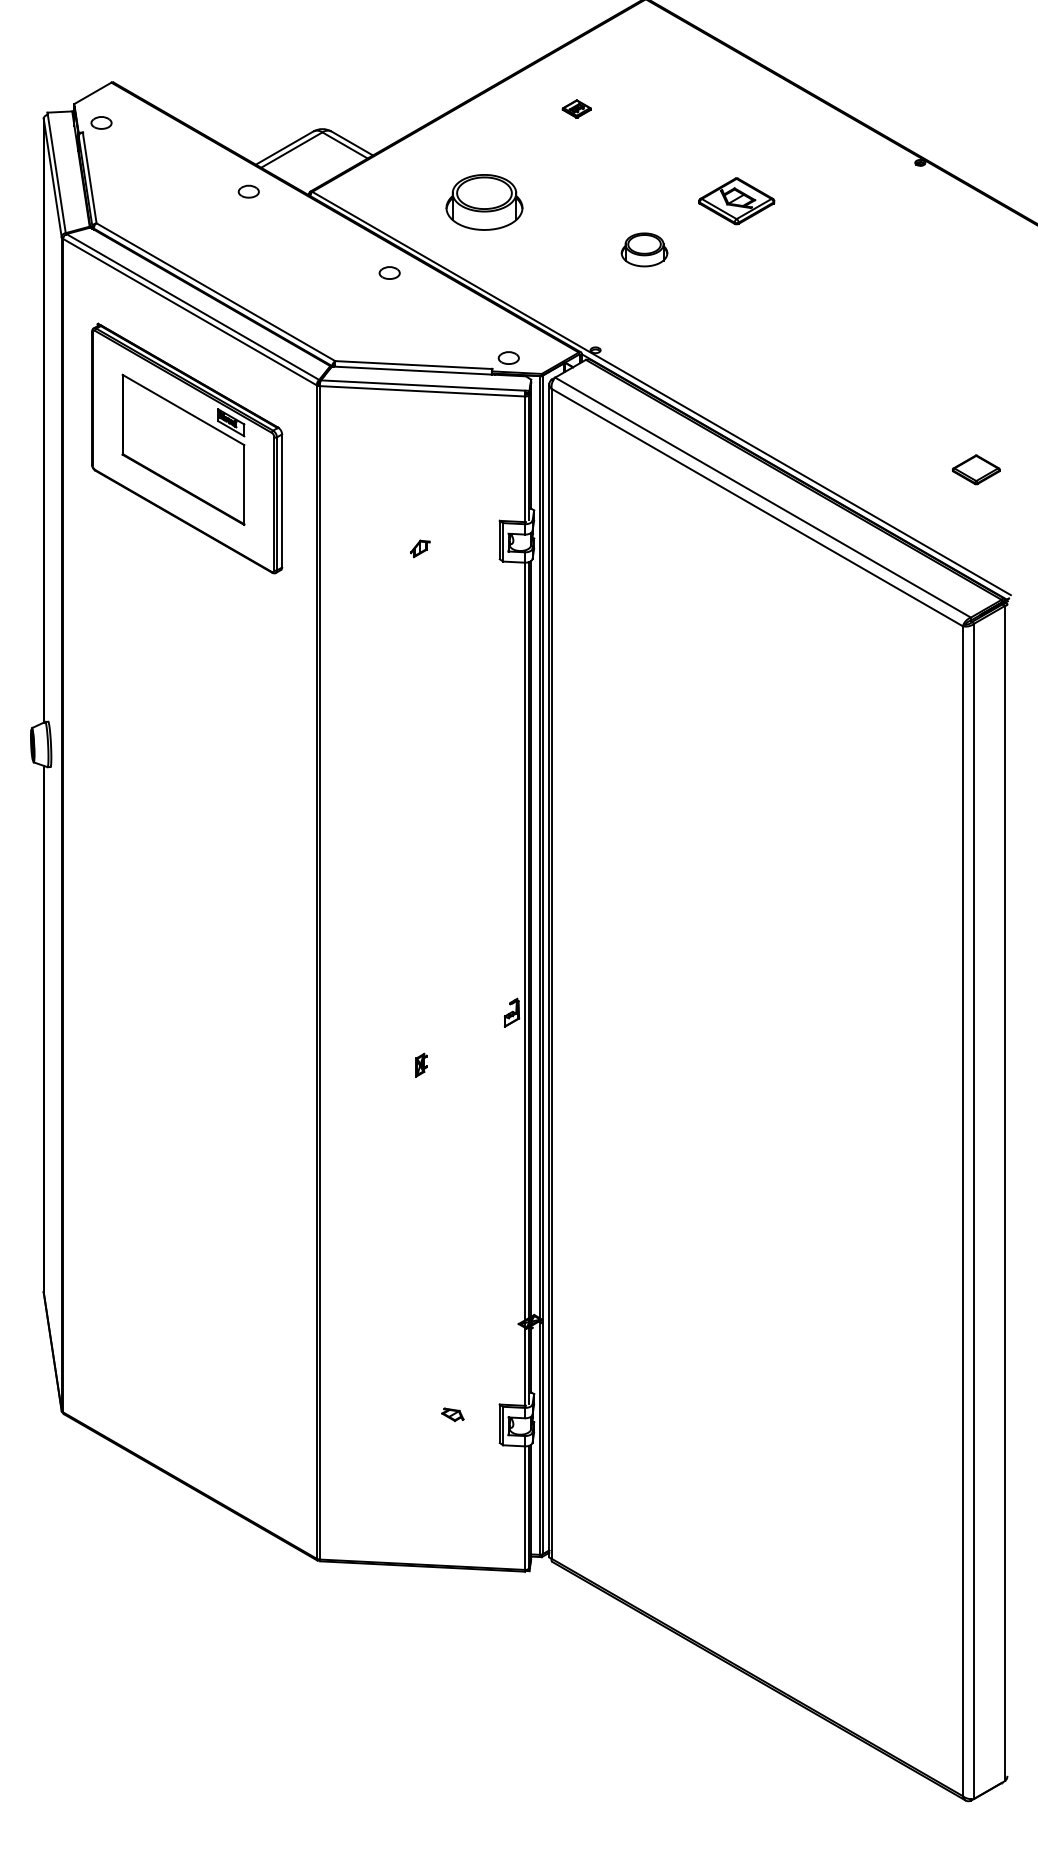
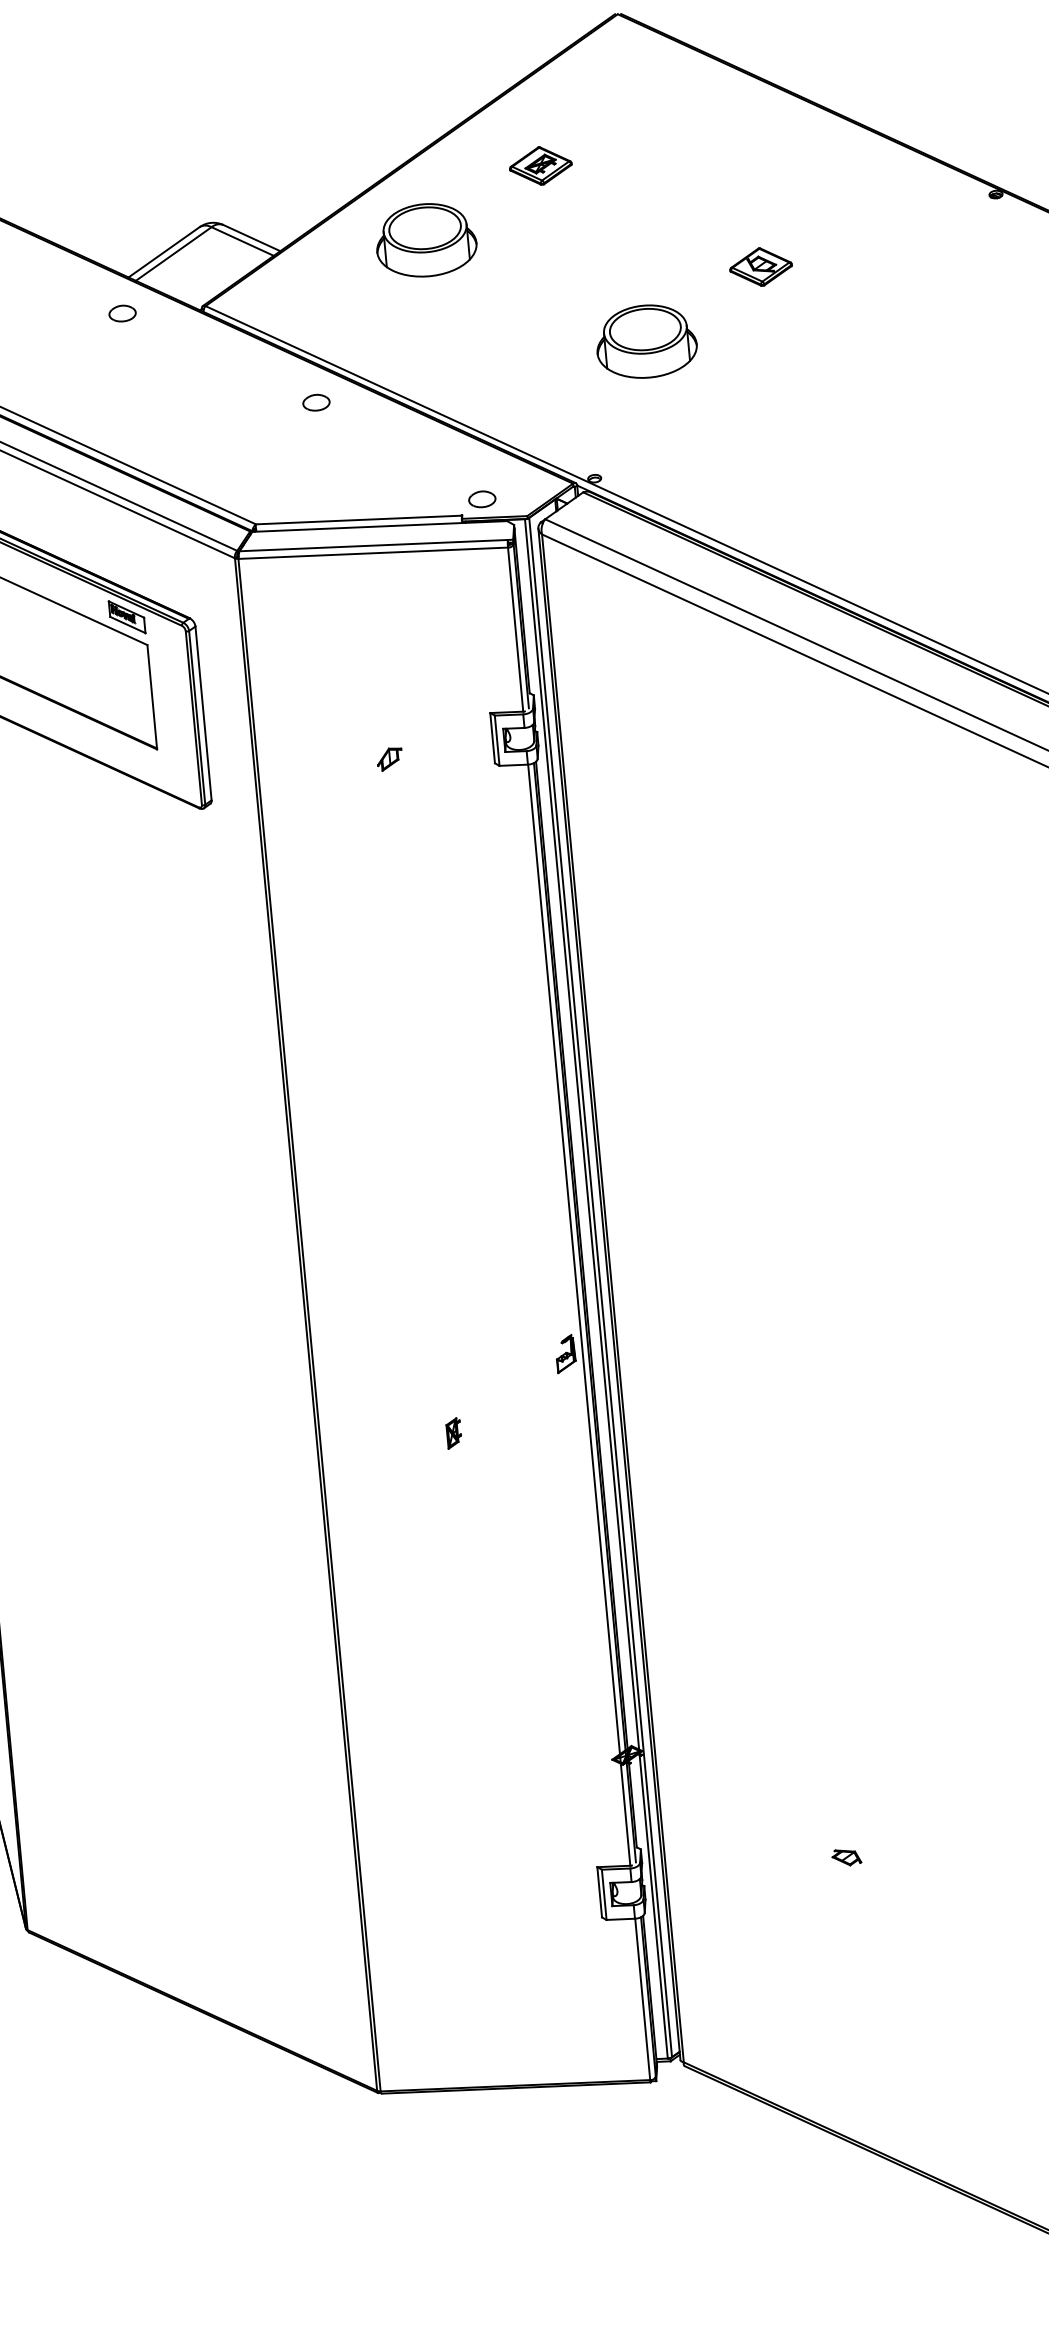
part: (576, 108) -> (540, 165), size x1.67
part: (736, 201) -> (760, 267), size x0.62
part: (484, 202) -> (426, 240), moved
part: (644, 249) -> (646, 341), size x1.67
part: (452, 1414) -> (846, 1857), moved

